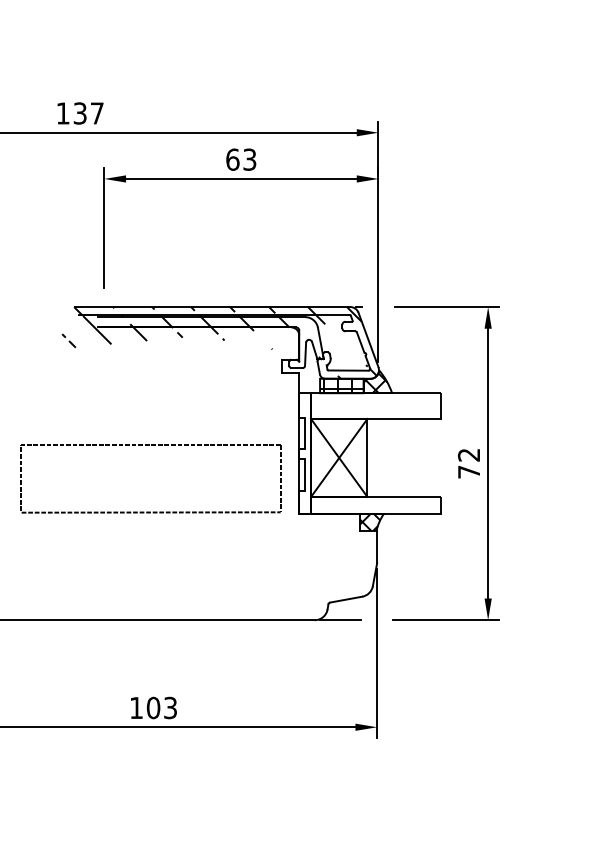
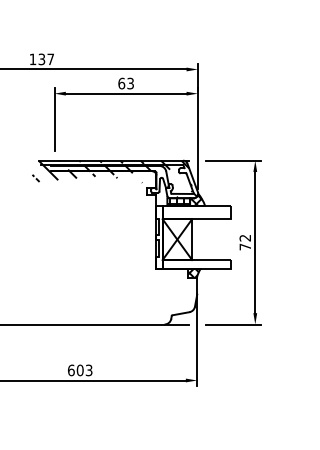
part: (150, 511) -> (78, 267), removed
text: (136, 708) -> (71, 370), 103 -> 603

